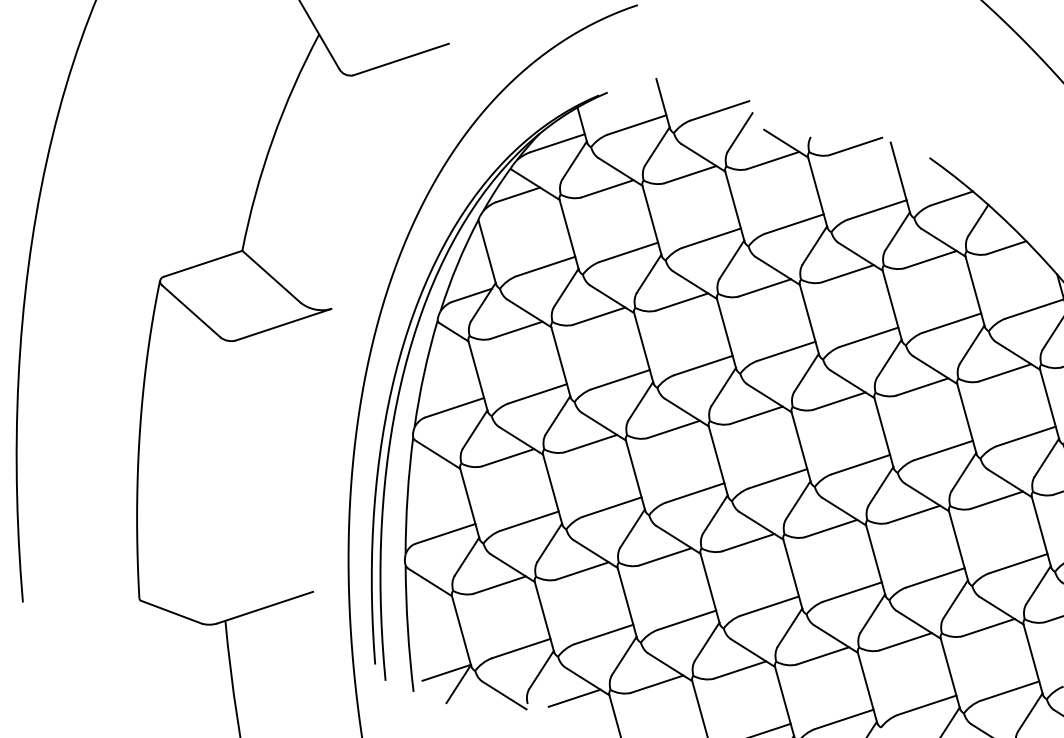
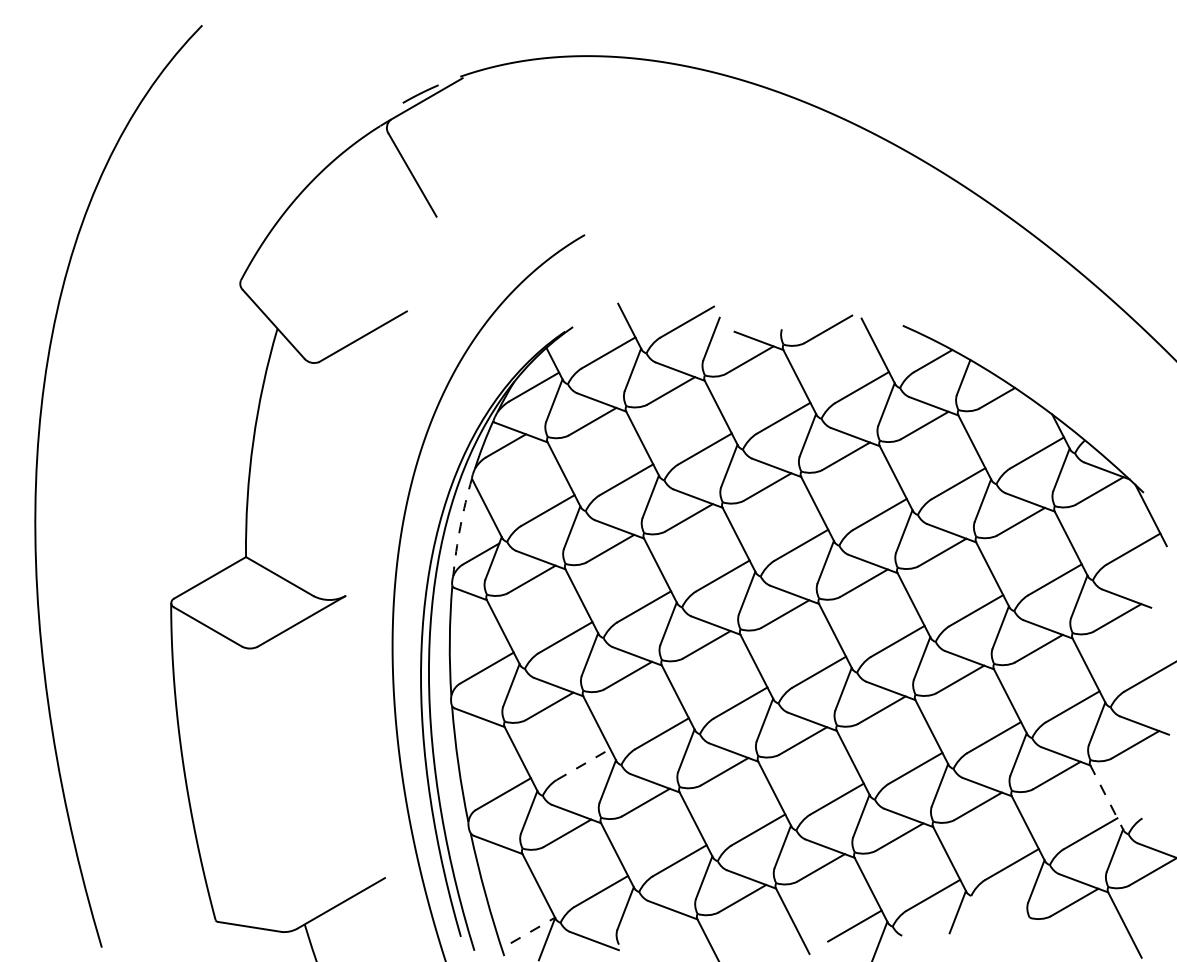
arc: (457, 264) -> (460, 526), solid -> dashed
line: (529, 521) -> (583, 764), solid -> dashed
line: (1033, 660) -> (1107, 798), solid -> dashed
line: (446, 672) -> (532, 930), solid -> dashed
line: (574, 698) -> (663, 929), removed

